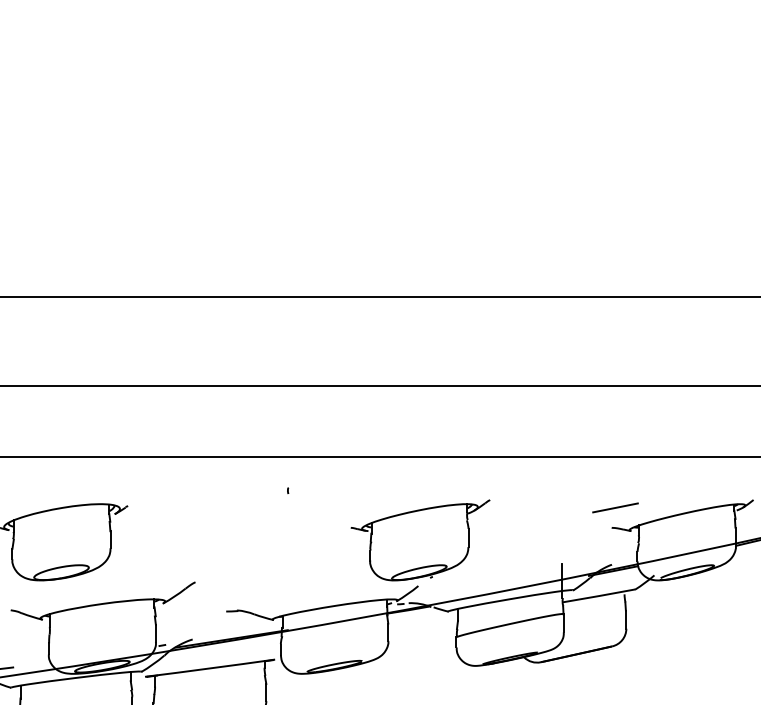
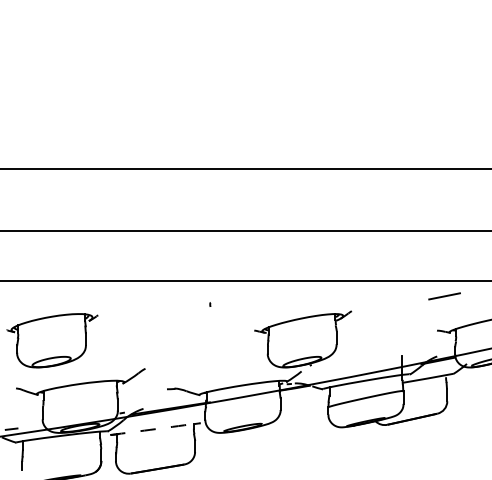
line: (615, 507) -> (444, 296), moved
arc: (210, 668) -> (155, 429), solid -> dashed

